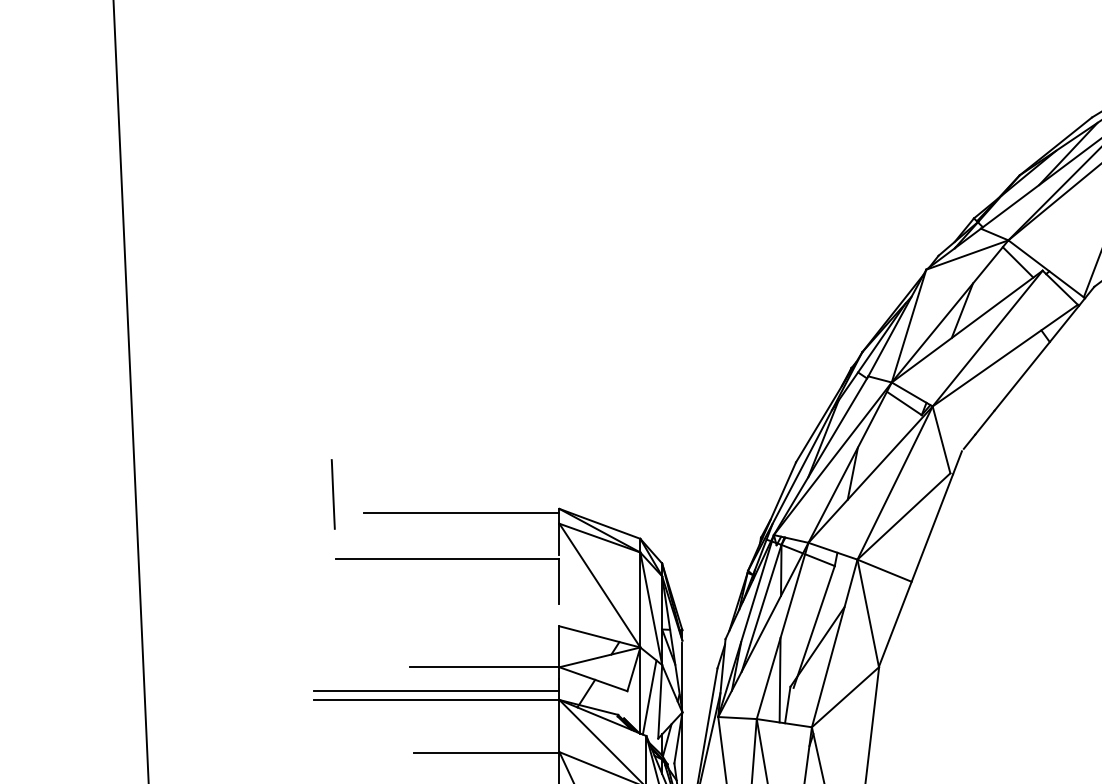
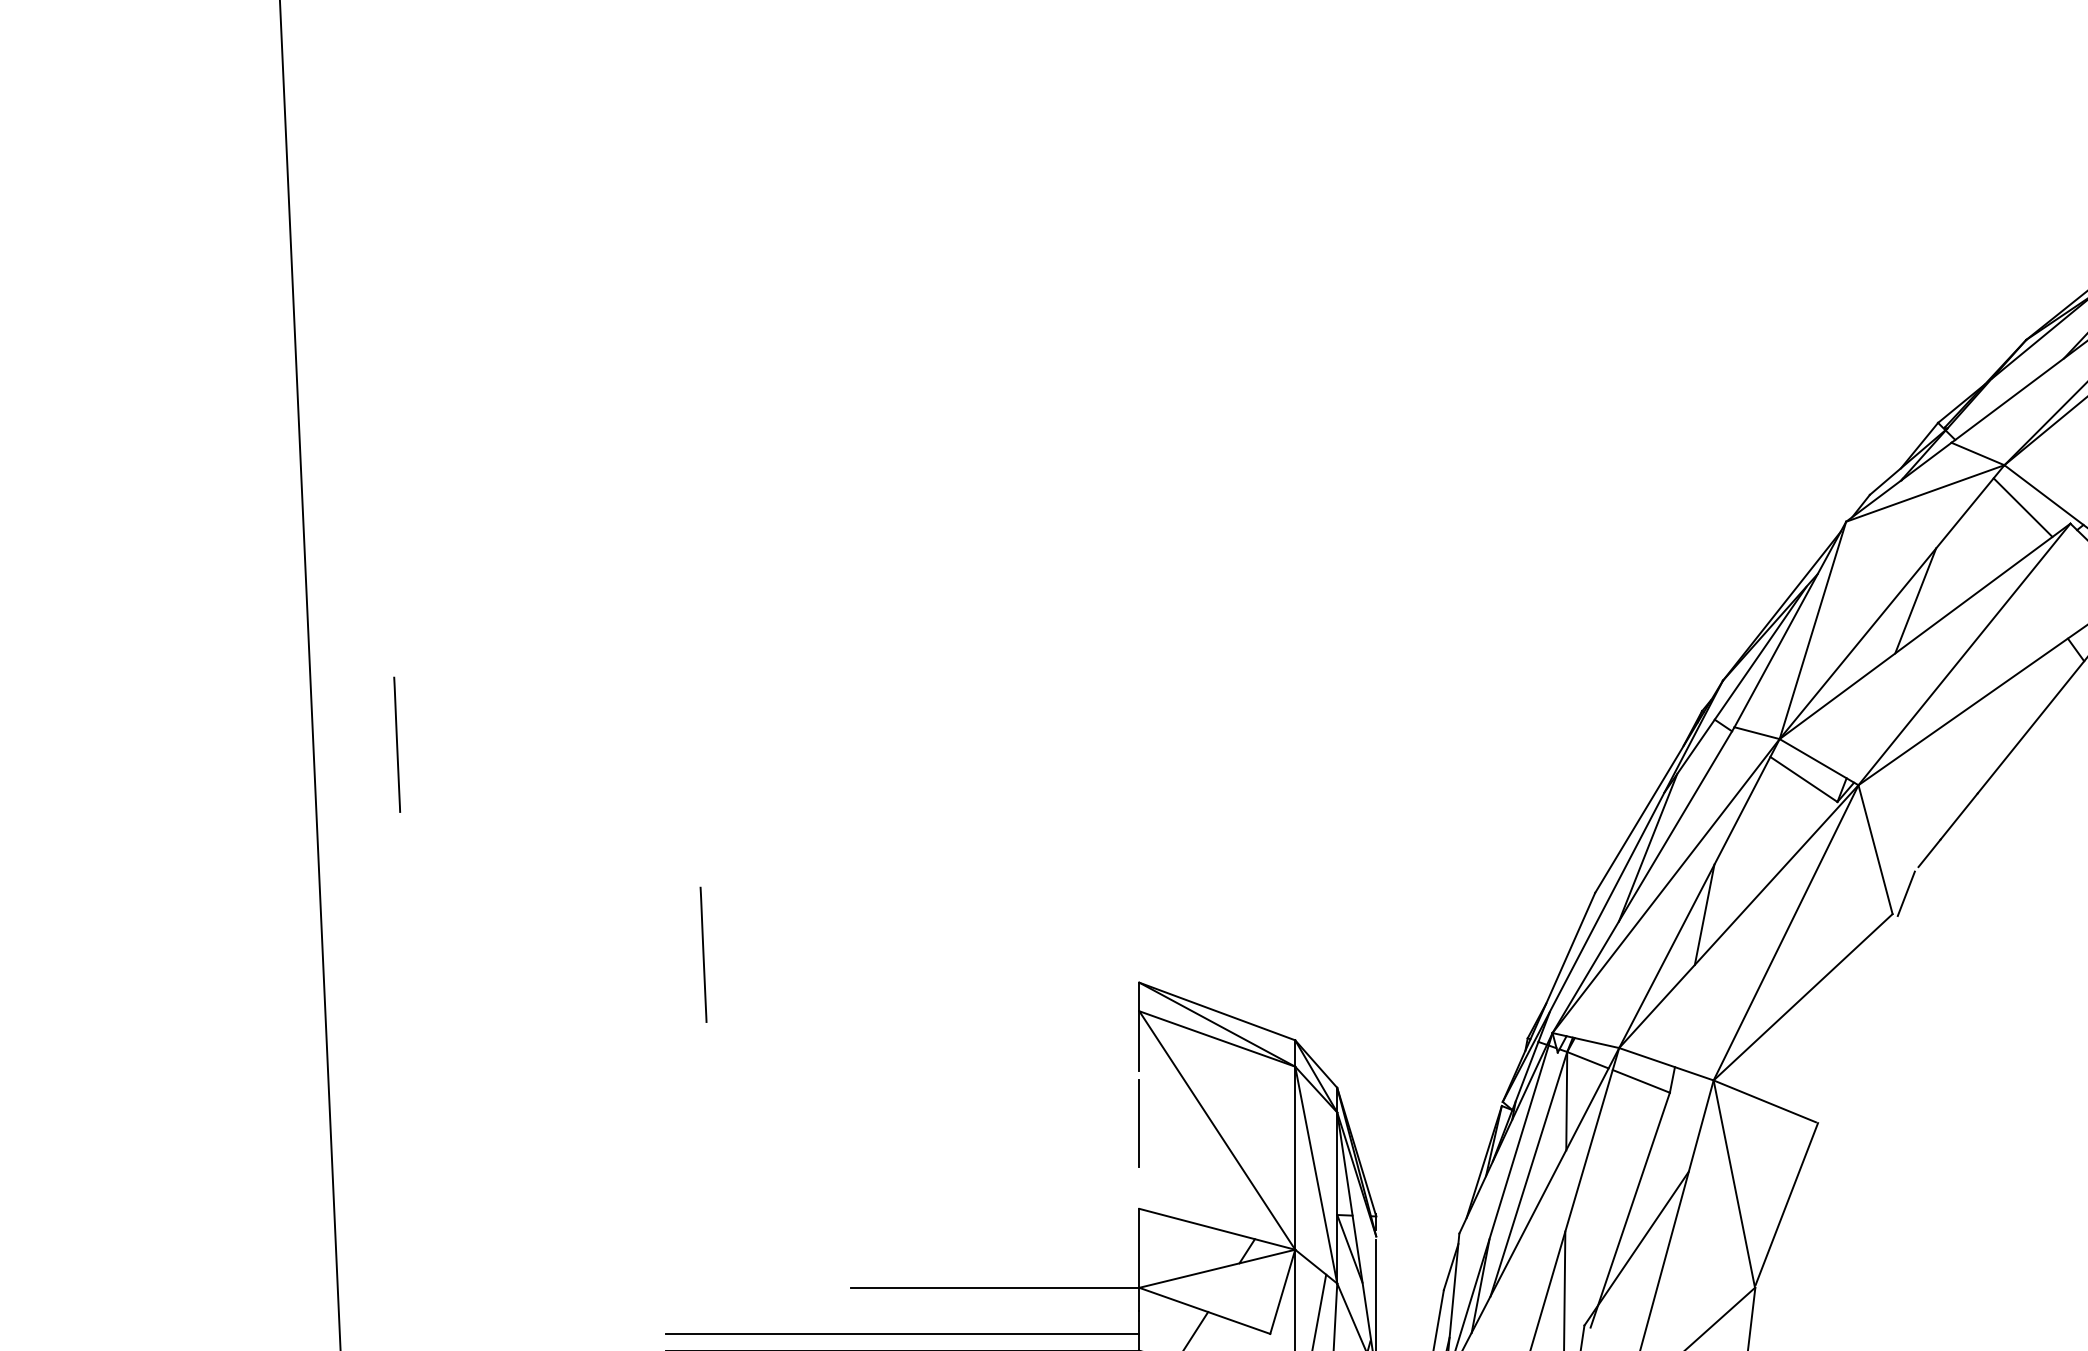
line: (173, 385) -> (395, 744), added
line: (461, 513) -> (950, 991), removed
line: (932, 527) -> (1858, 1018), removed
line: (447, 559) -> (923, 1080), removed

